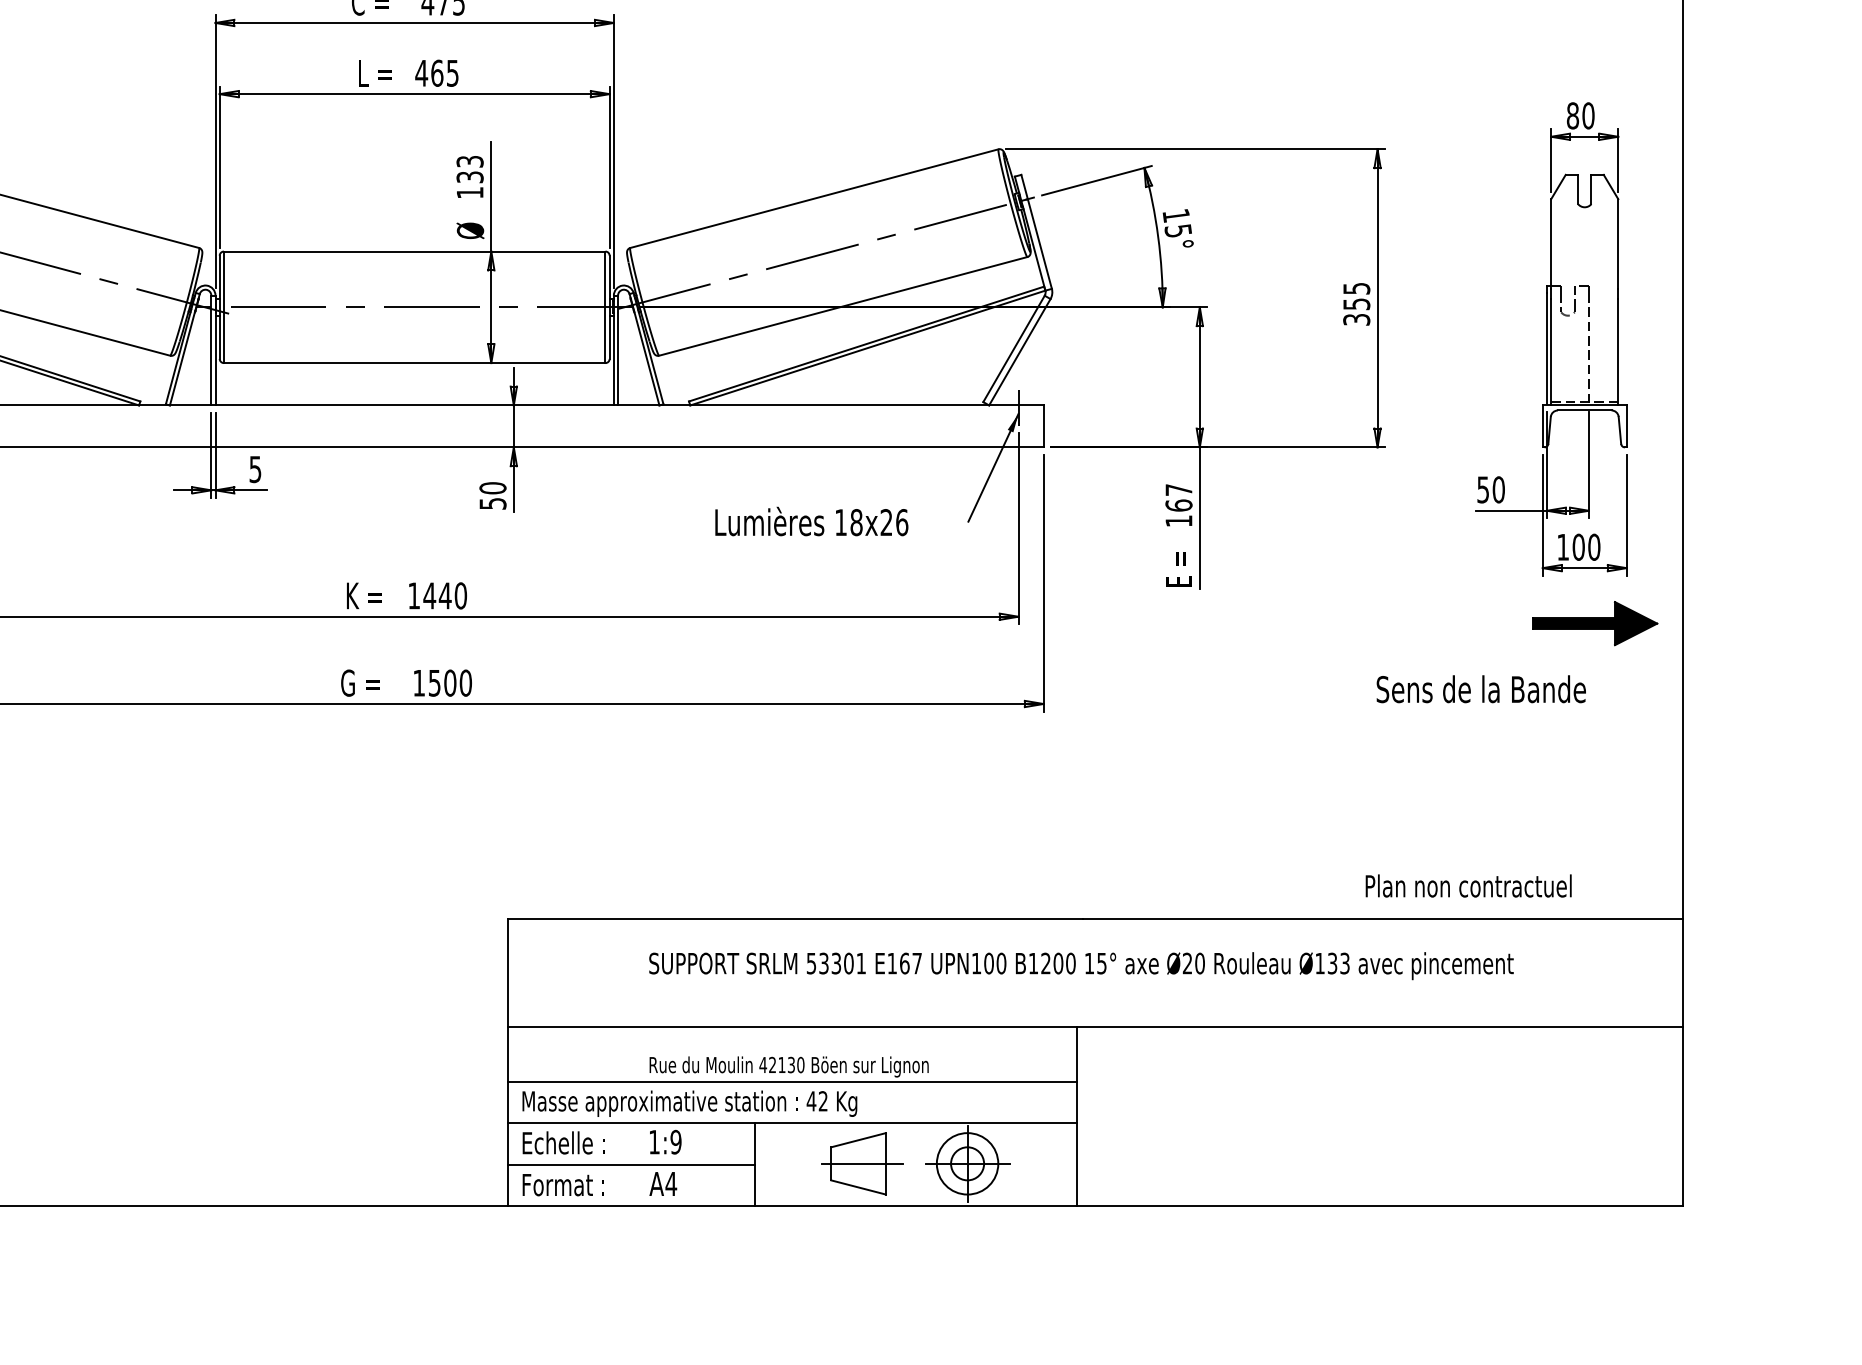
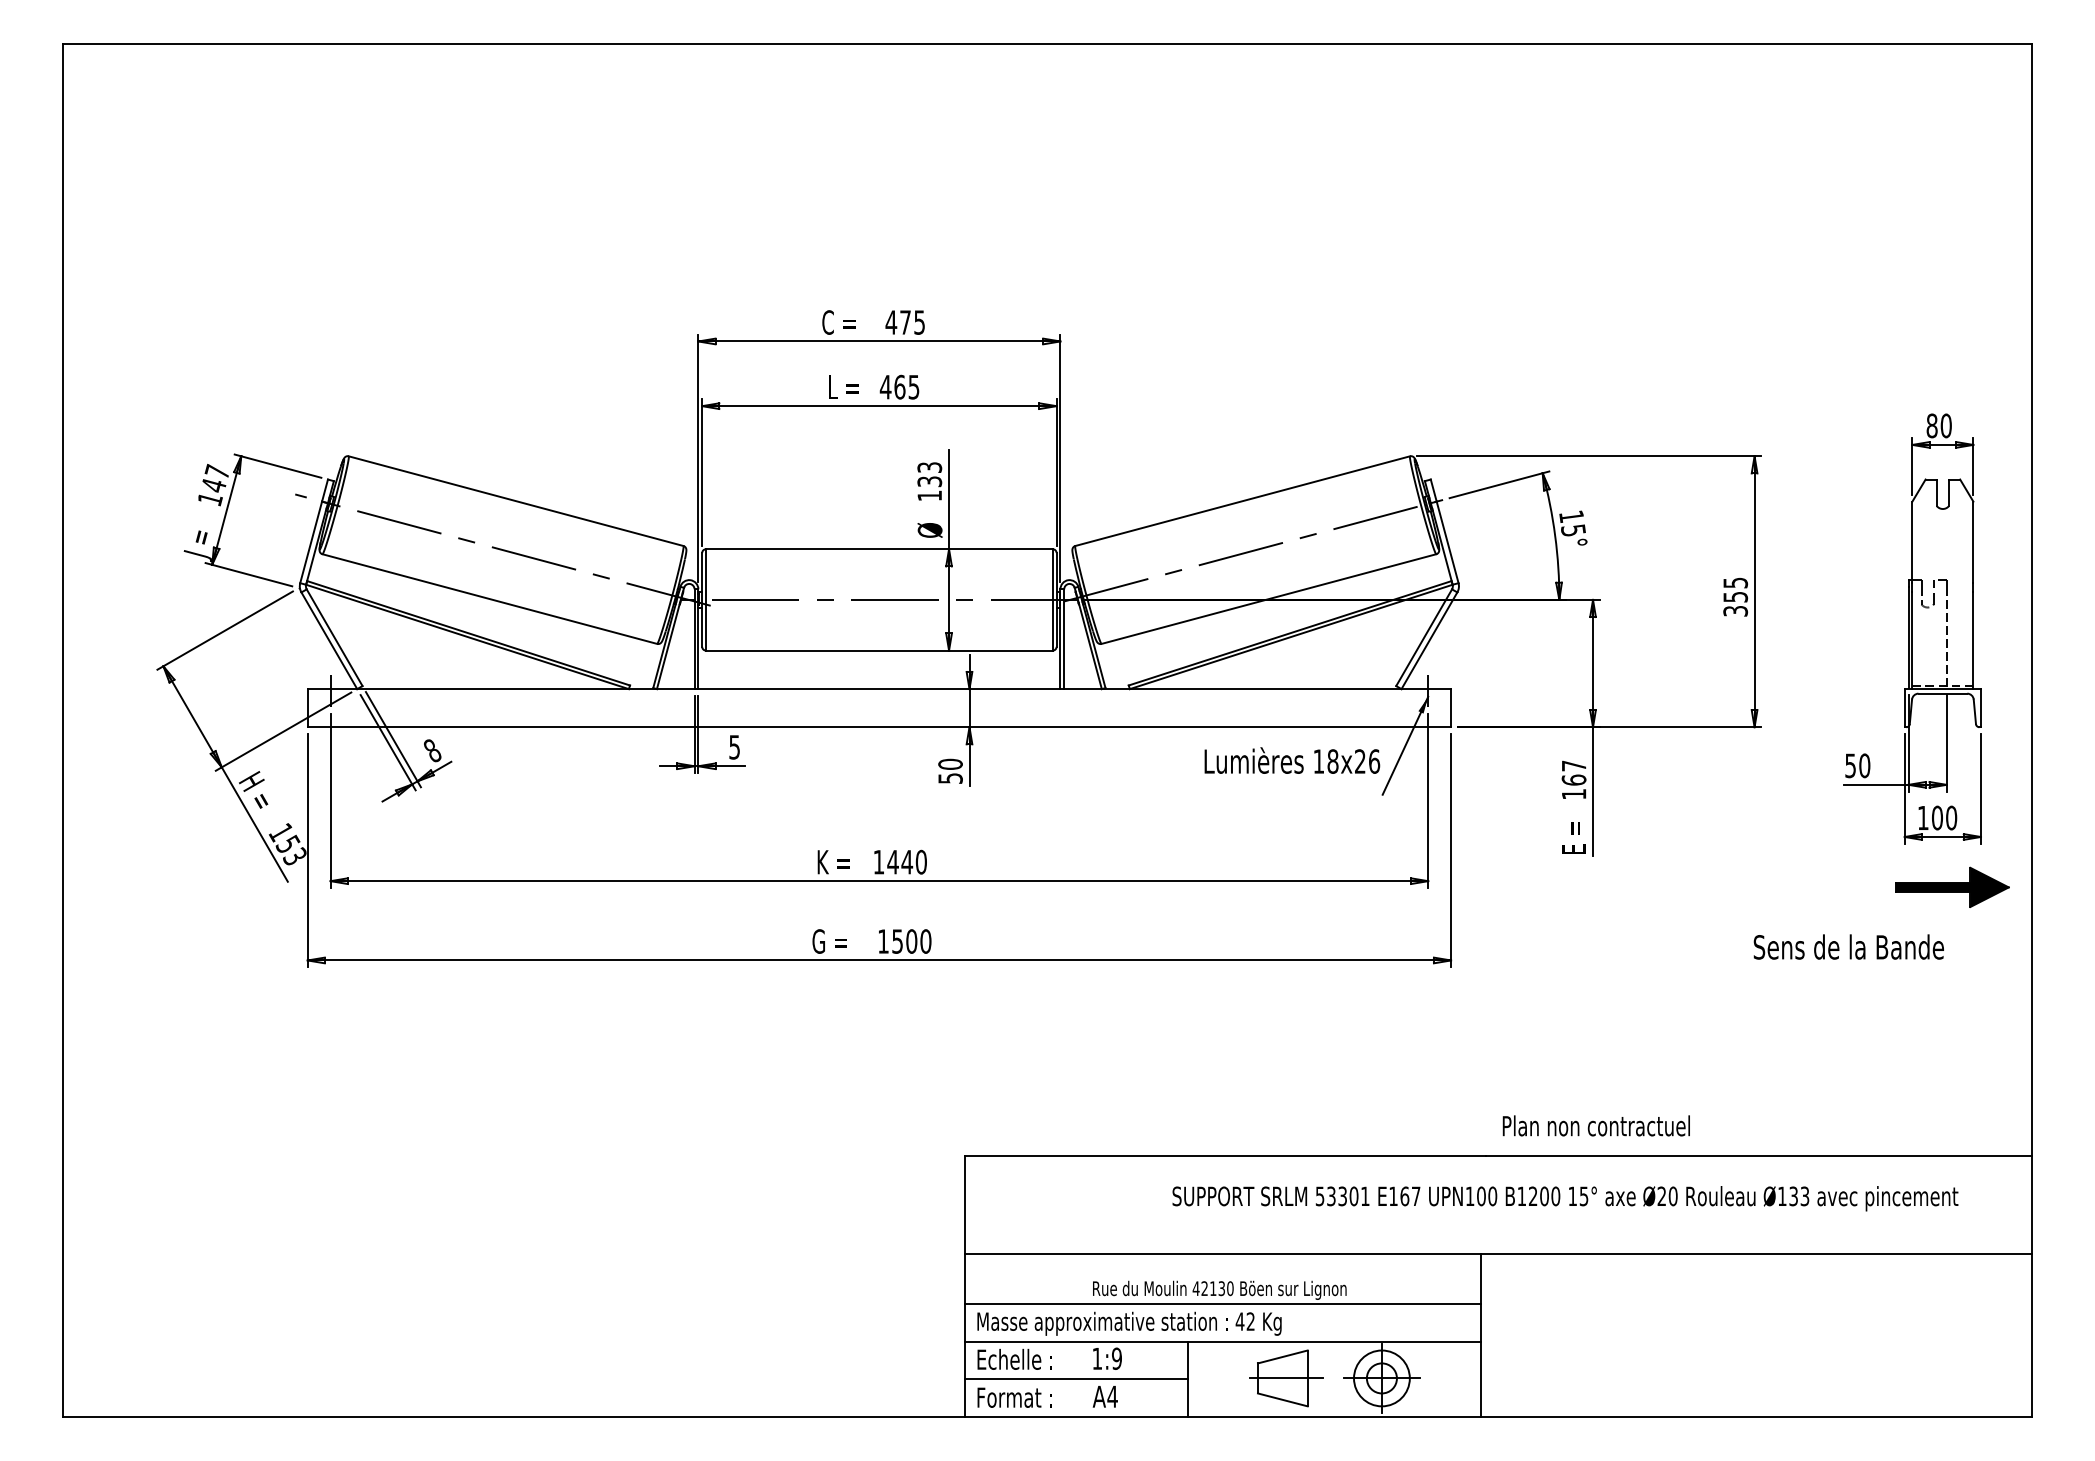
text: (811, 521) -> (1292, 760), moved
text: (1467, 885) -> (1595, 1125), moved
text: (1081, 965) -> (1565, 1198), moved

